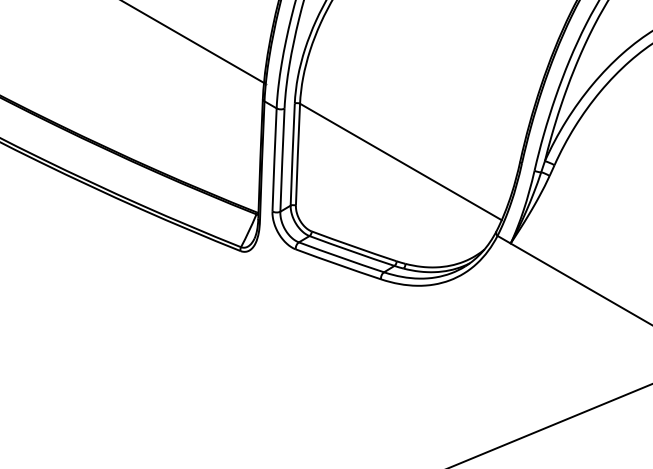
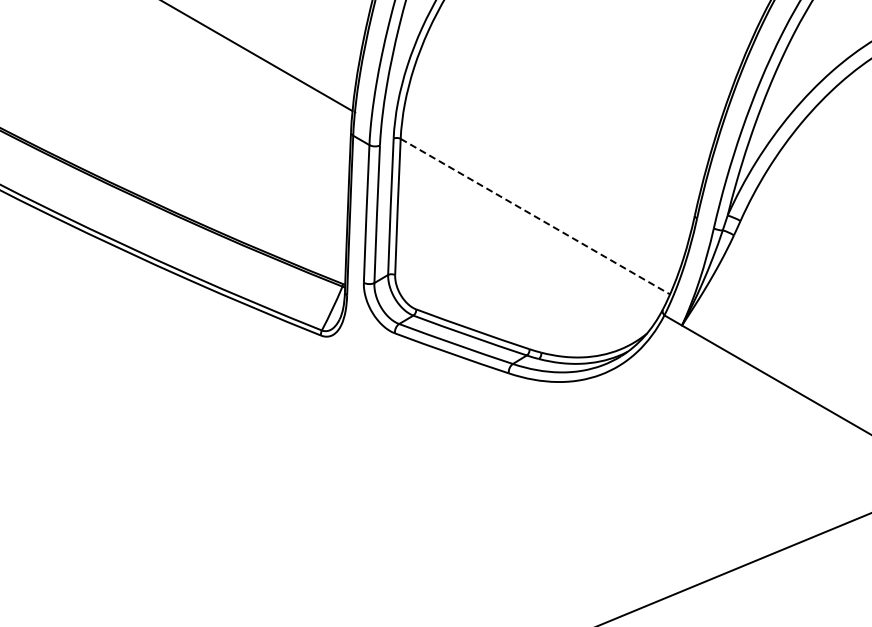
line: (401, 161) -> (535, 216), solid -> dashed

